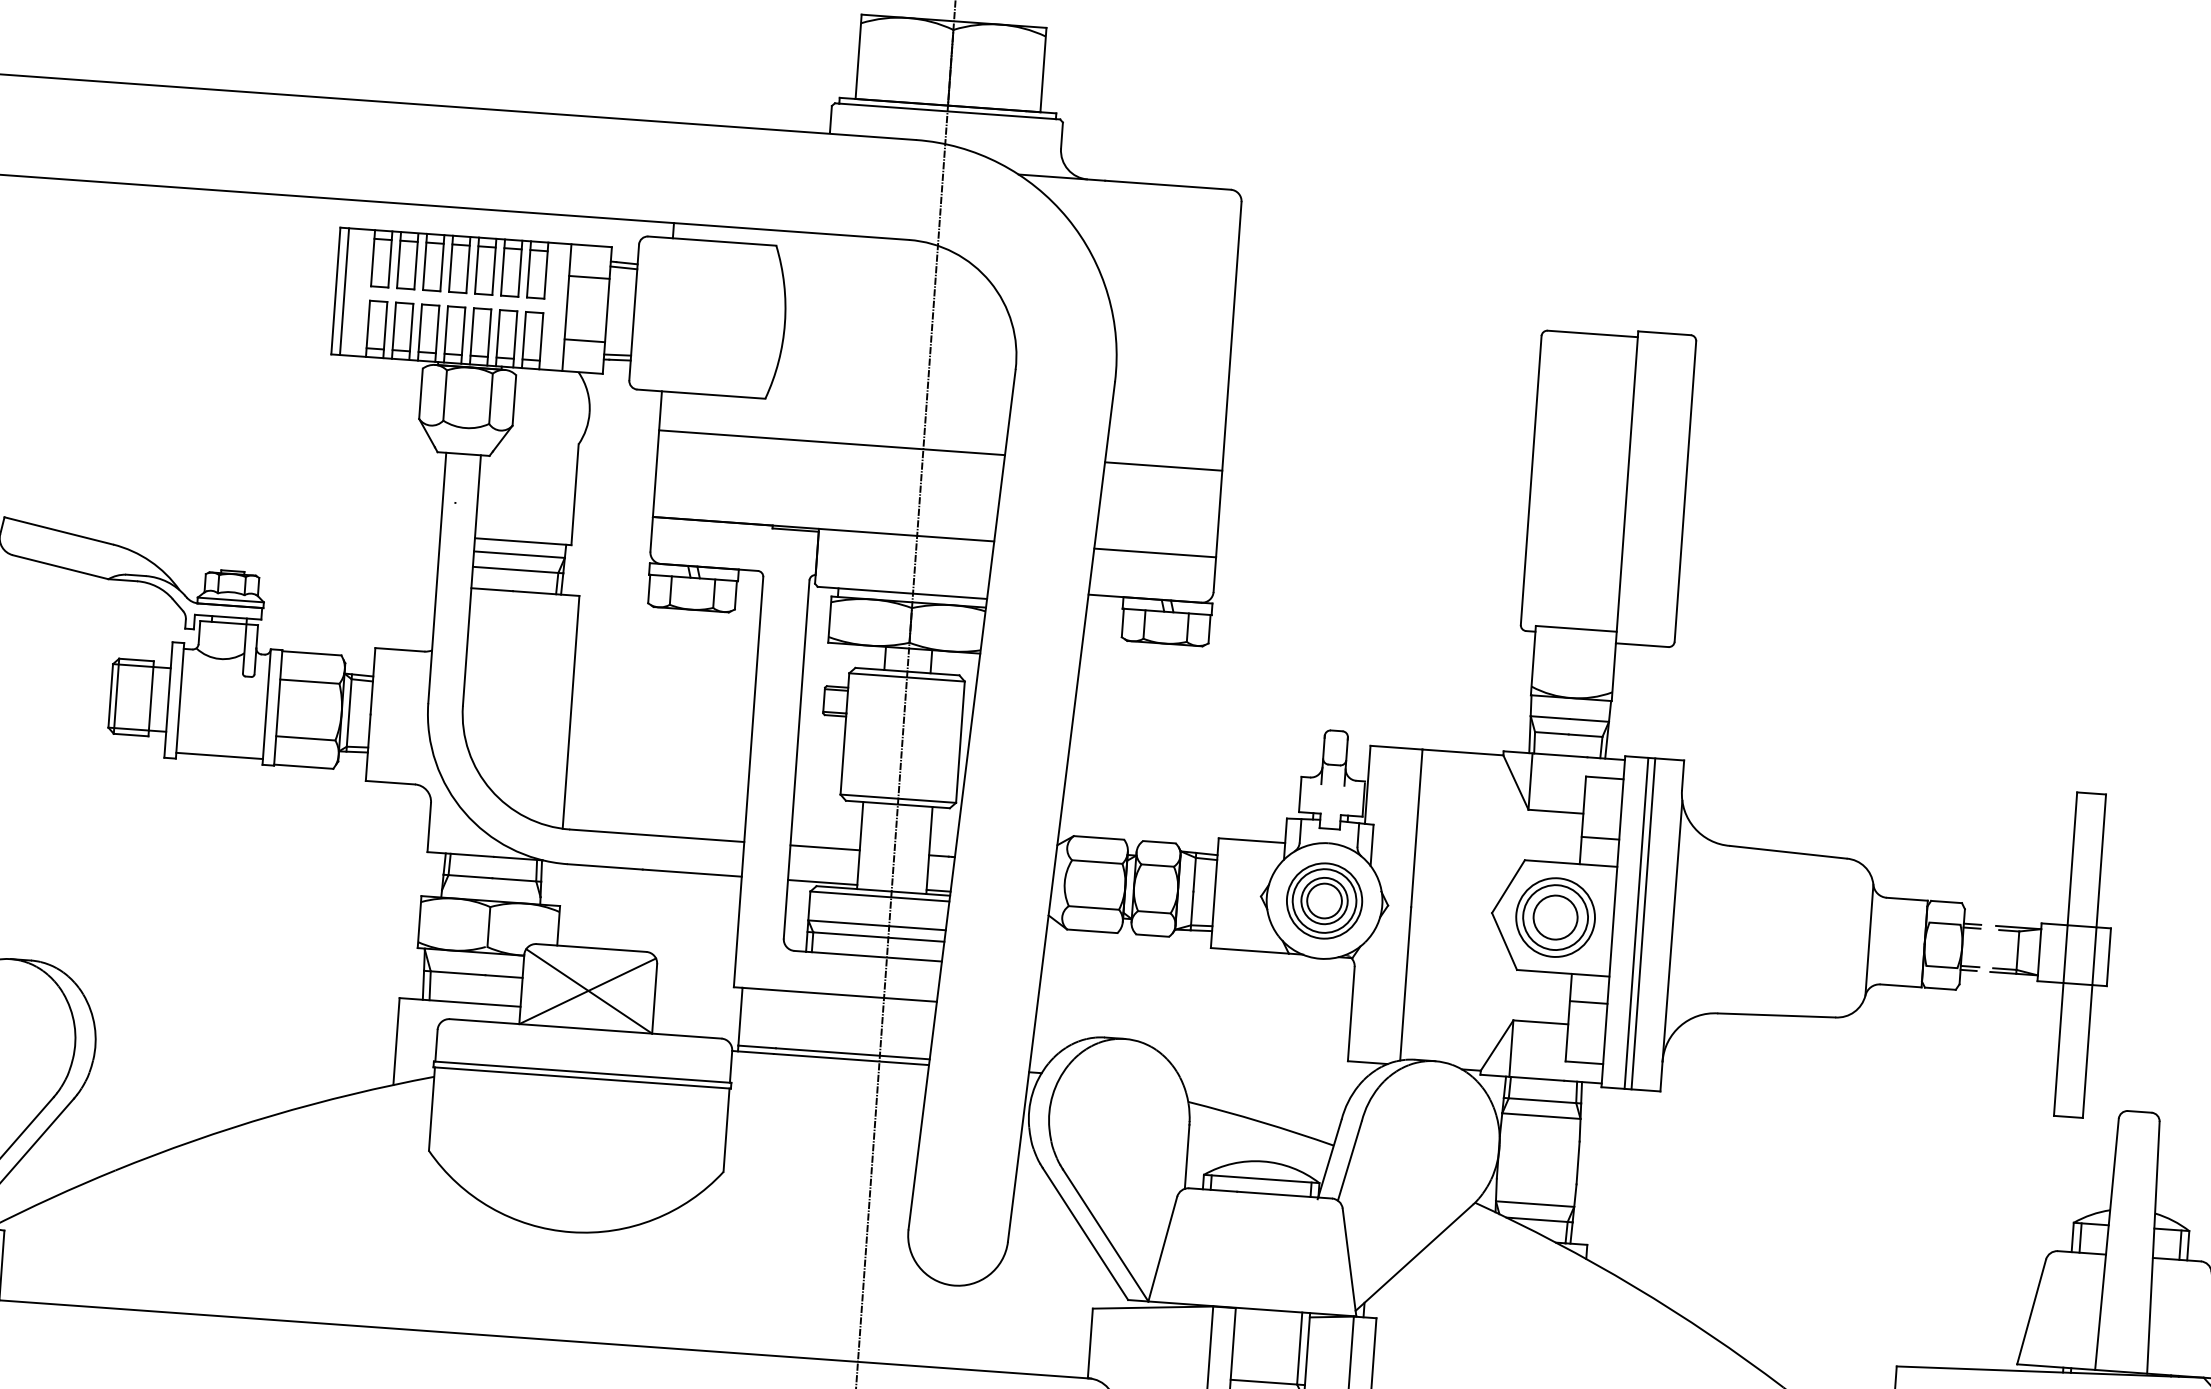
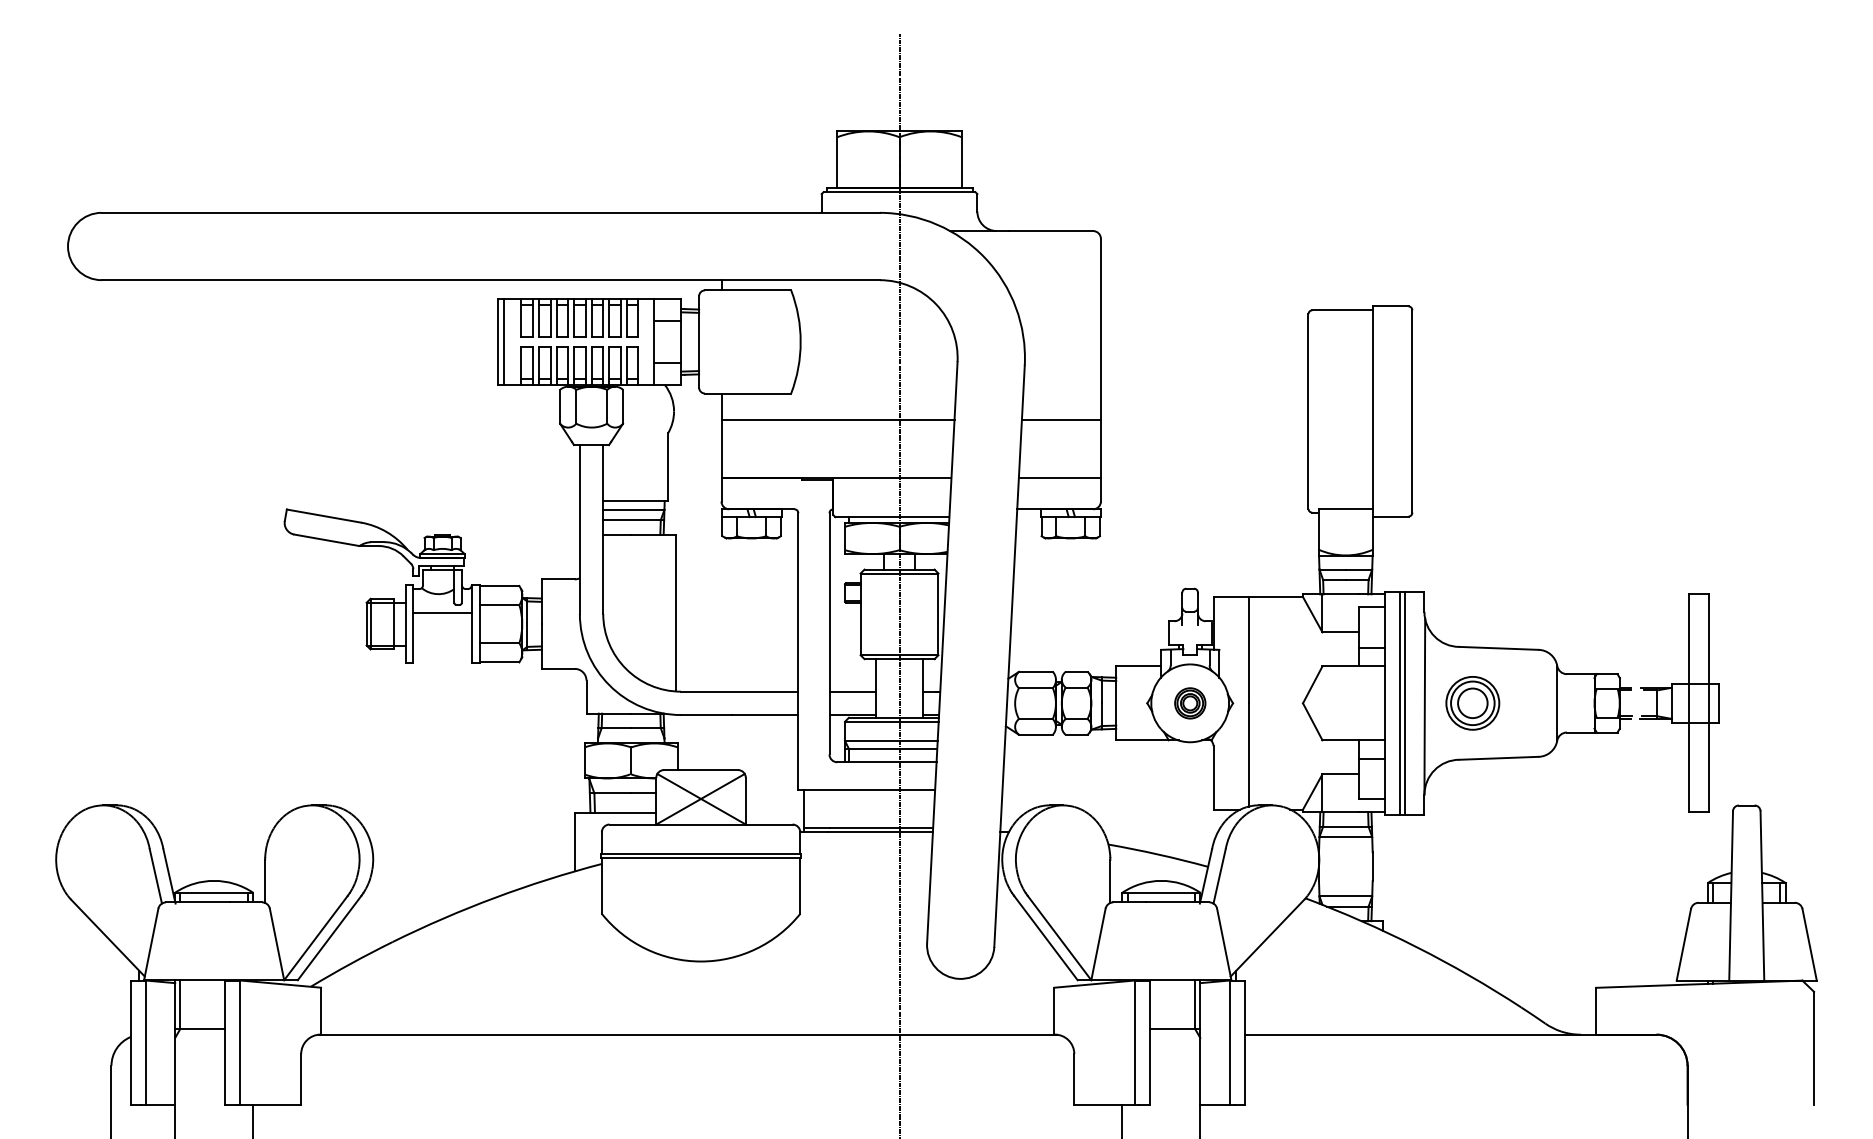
line: (219, 756) -> (442, 613), moved
part: (1325, 901) -> (1190, 703), size x0.6
part: (1555, 917) -> (1472, 703), moved

